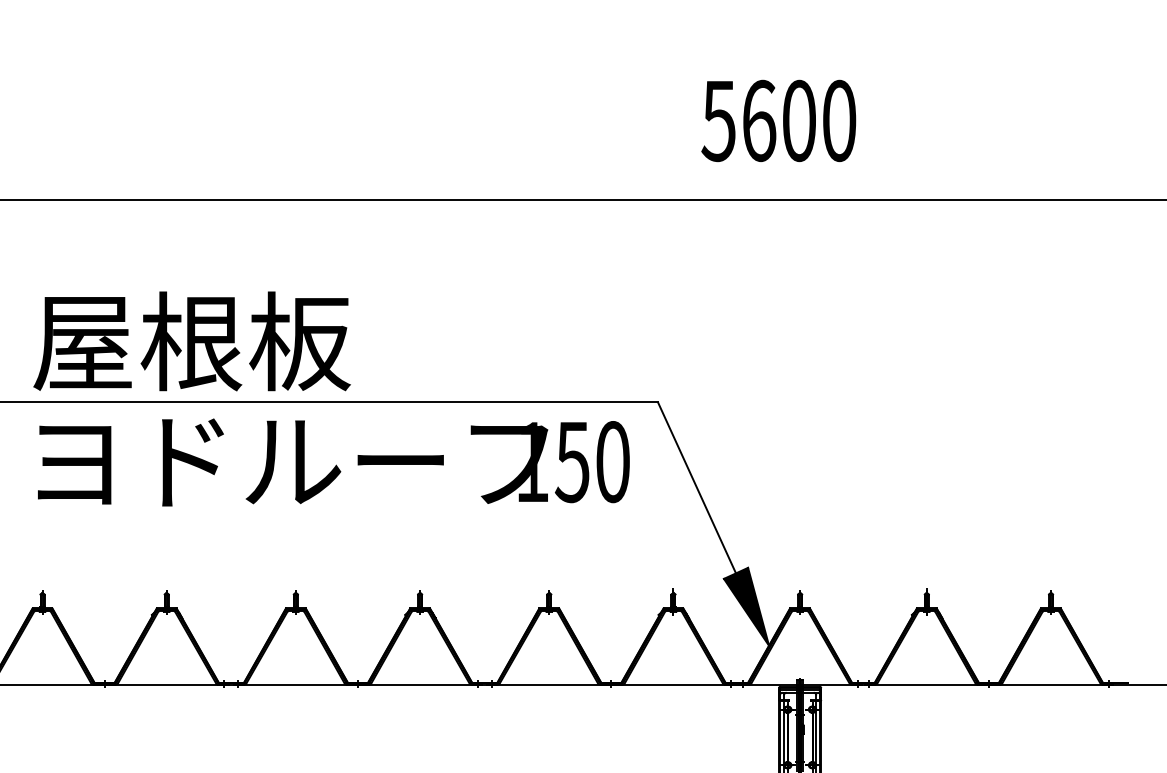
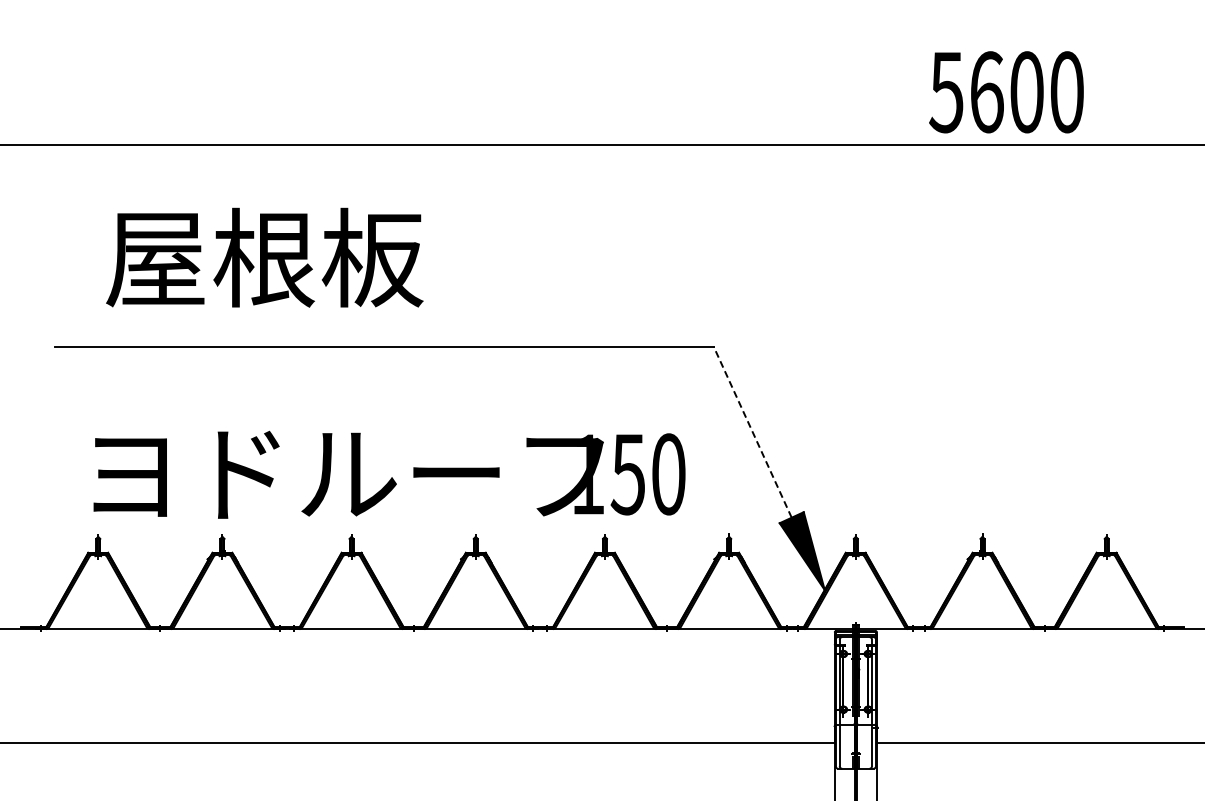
text: (778, 121) -> (1006, 92), moved
text: (191, 341) -> (264, 257), moved
text: (333, 462) -> (389, 474), moved
line: (696, 488) -> (752, 432), solid -> dashed

